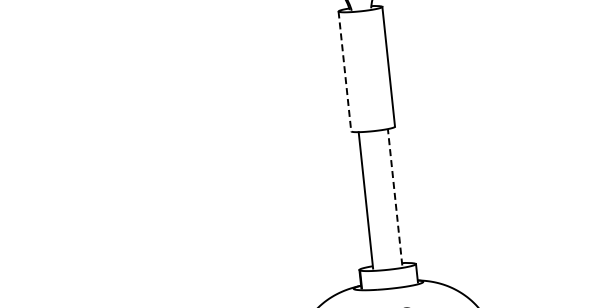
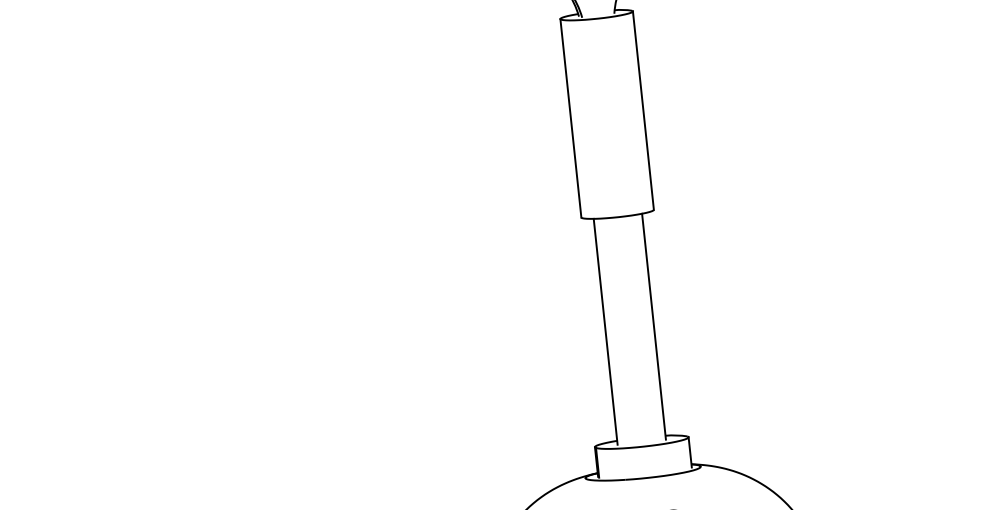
line: (344, 71) -> (570, 118), dashed -> solid
line: (395, 197) -> (654, 327), dashed -> solid

